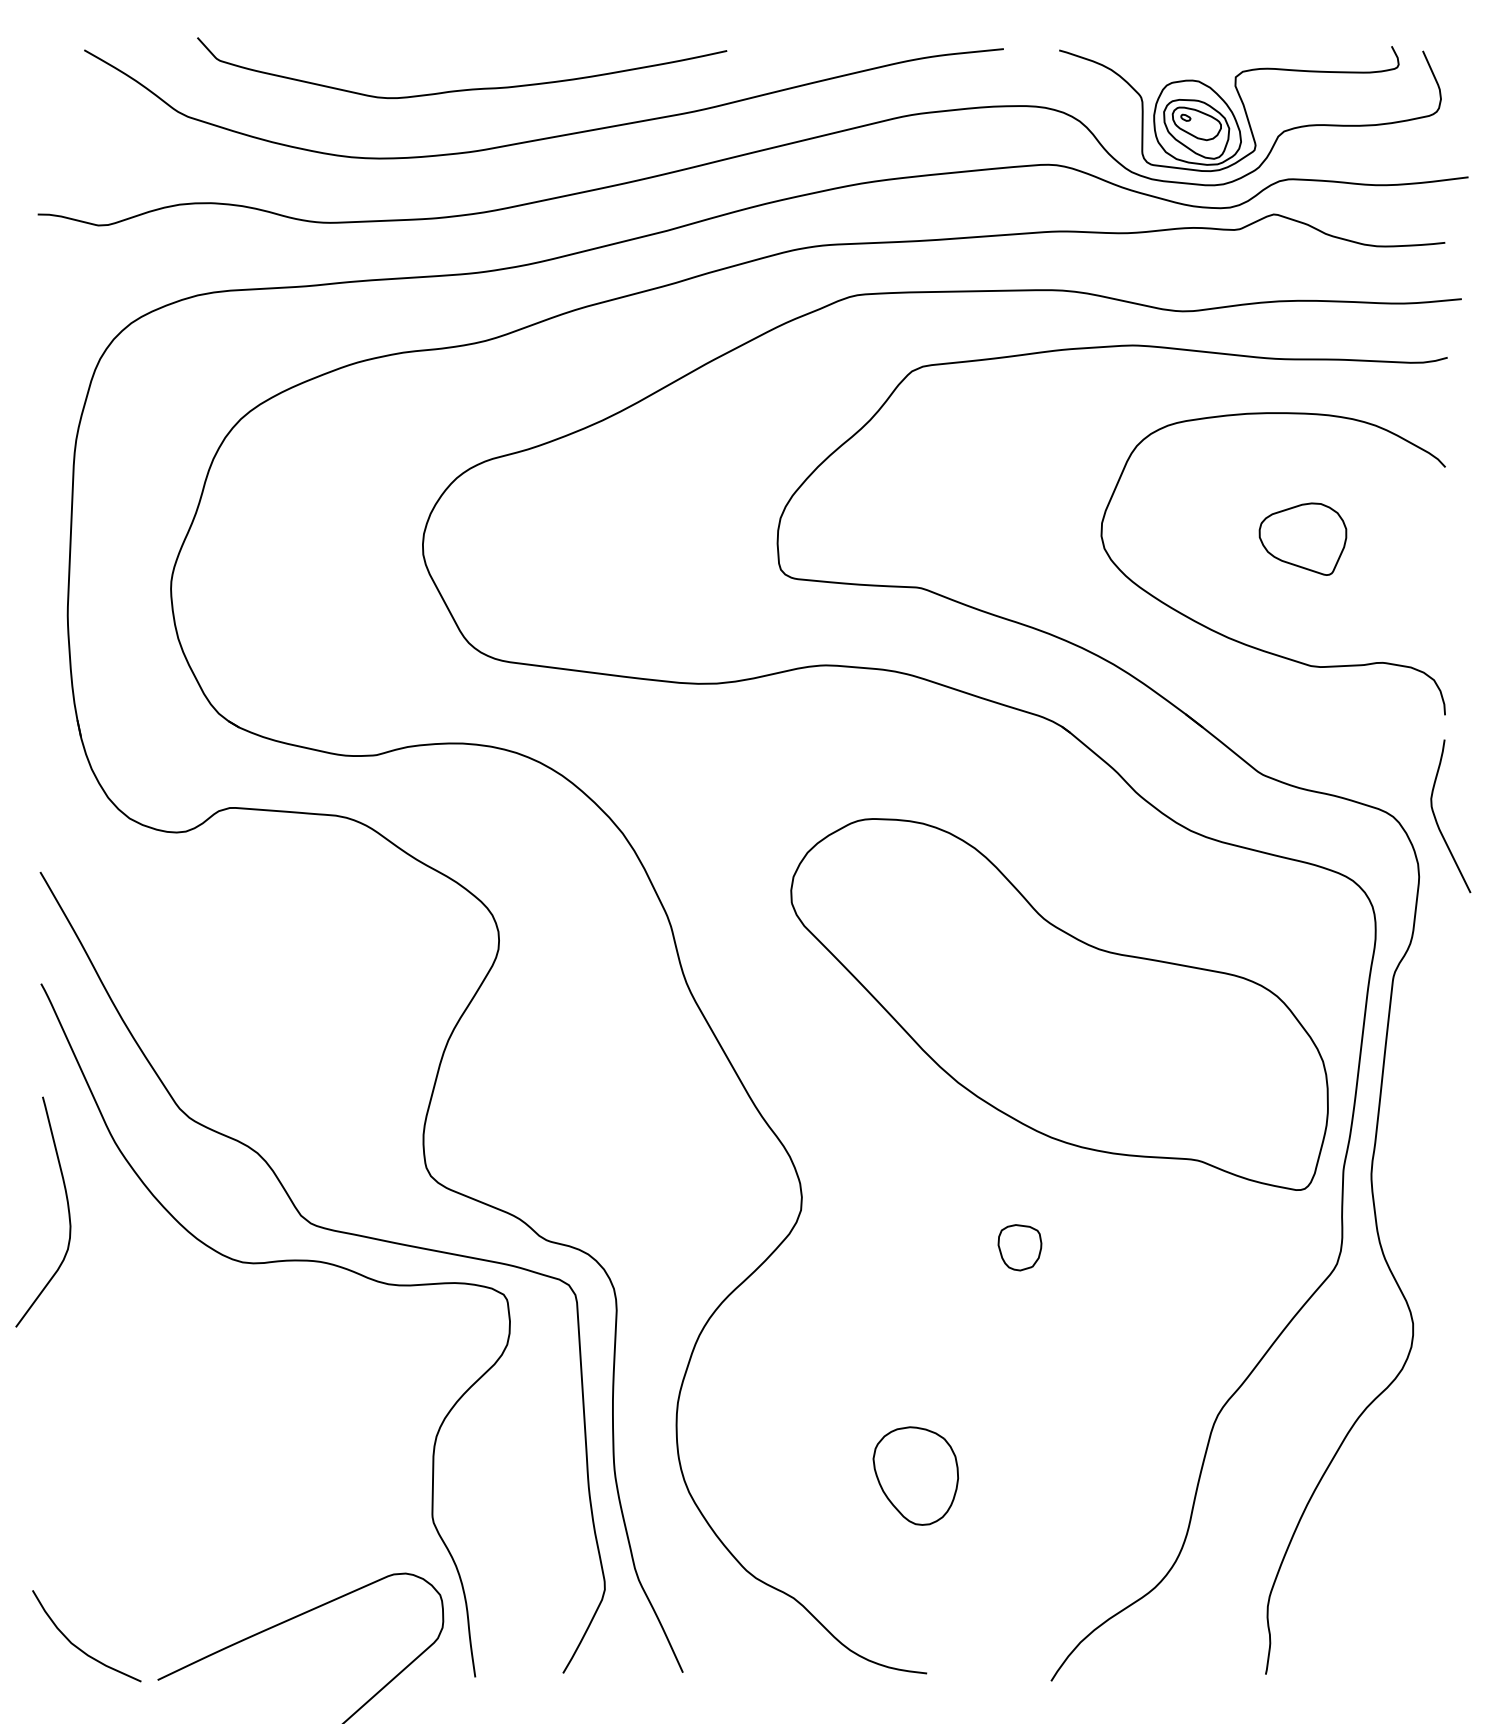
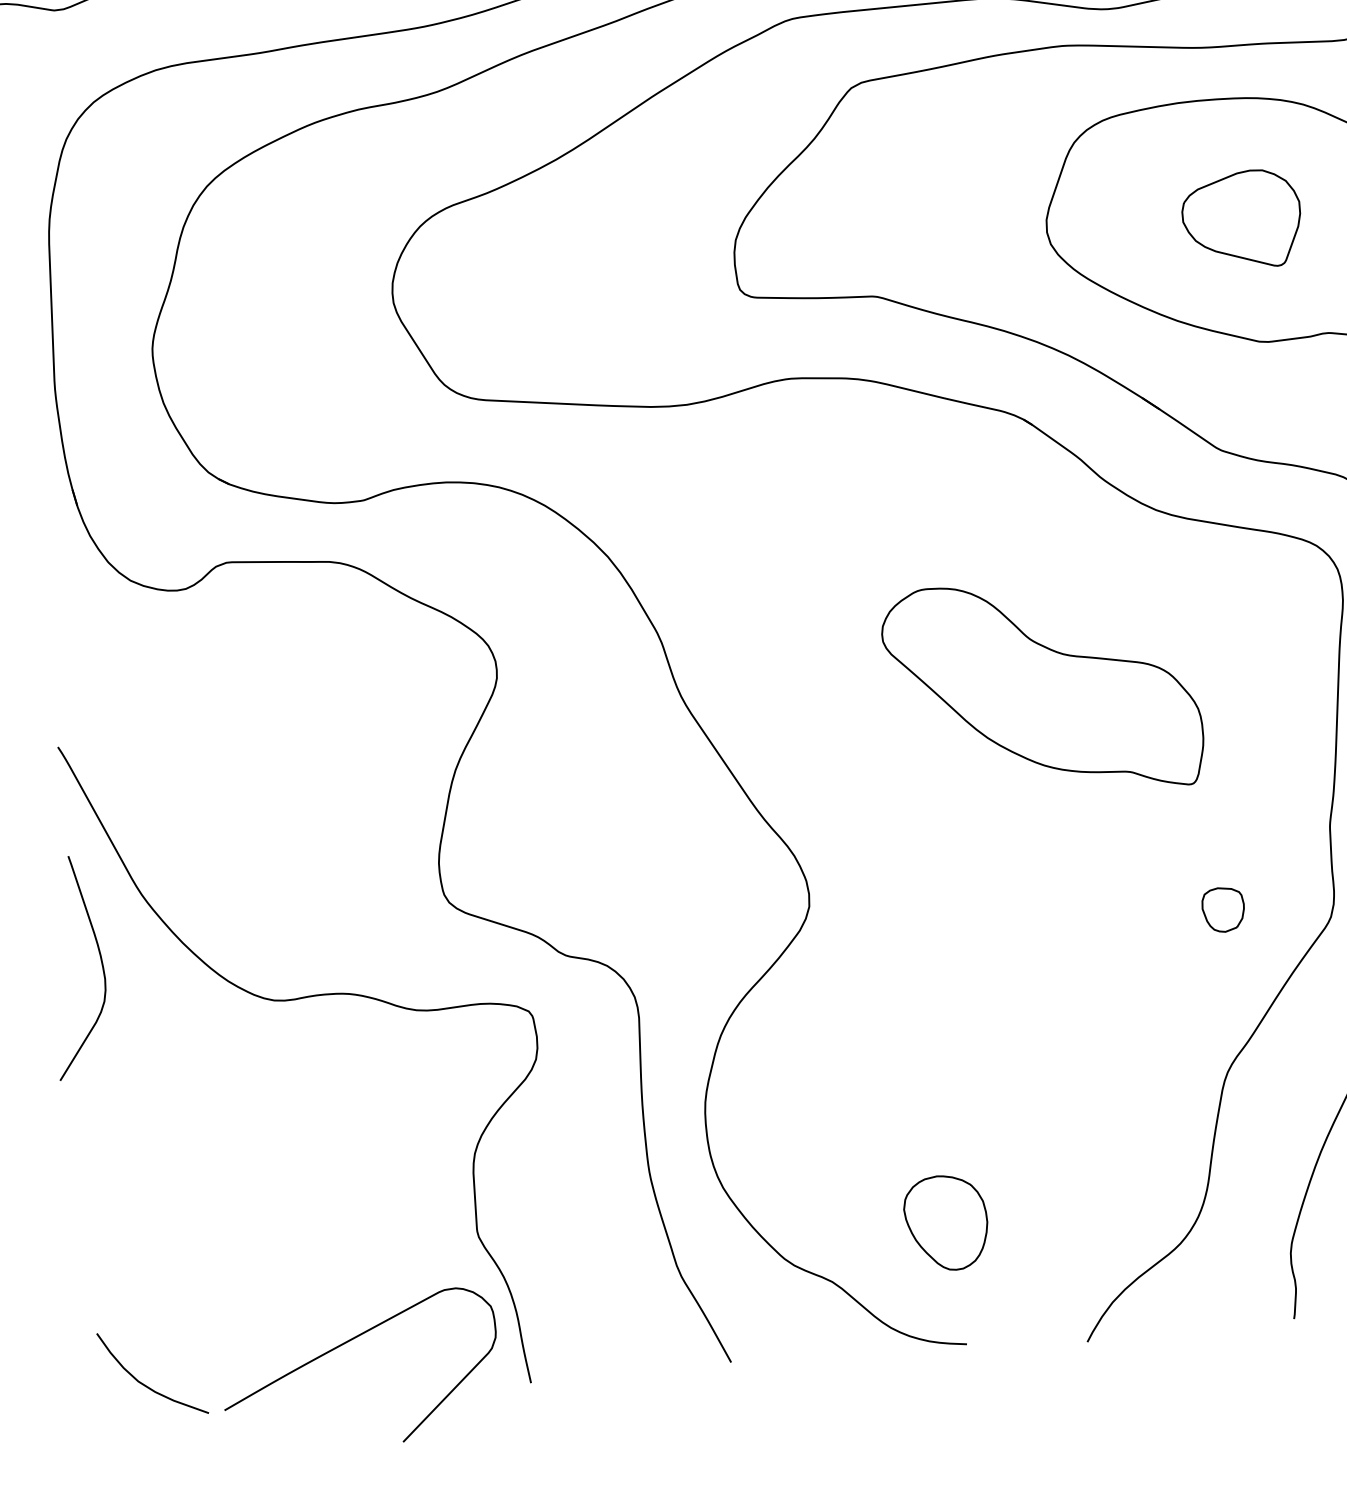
part: (1302, 538) -> (1241, 219), size x1.4
part: (1059, 1004) -> (1042, 688), size x0.6
curve: (332, 1231) -> (358, 963), removed
part: (1019, 1247) -> (1222, 909), moved
part: (915, 1475) -> (945, 1222), moved

